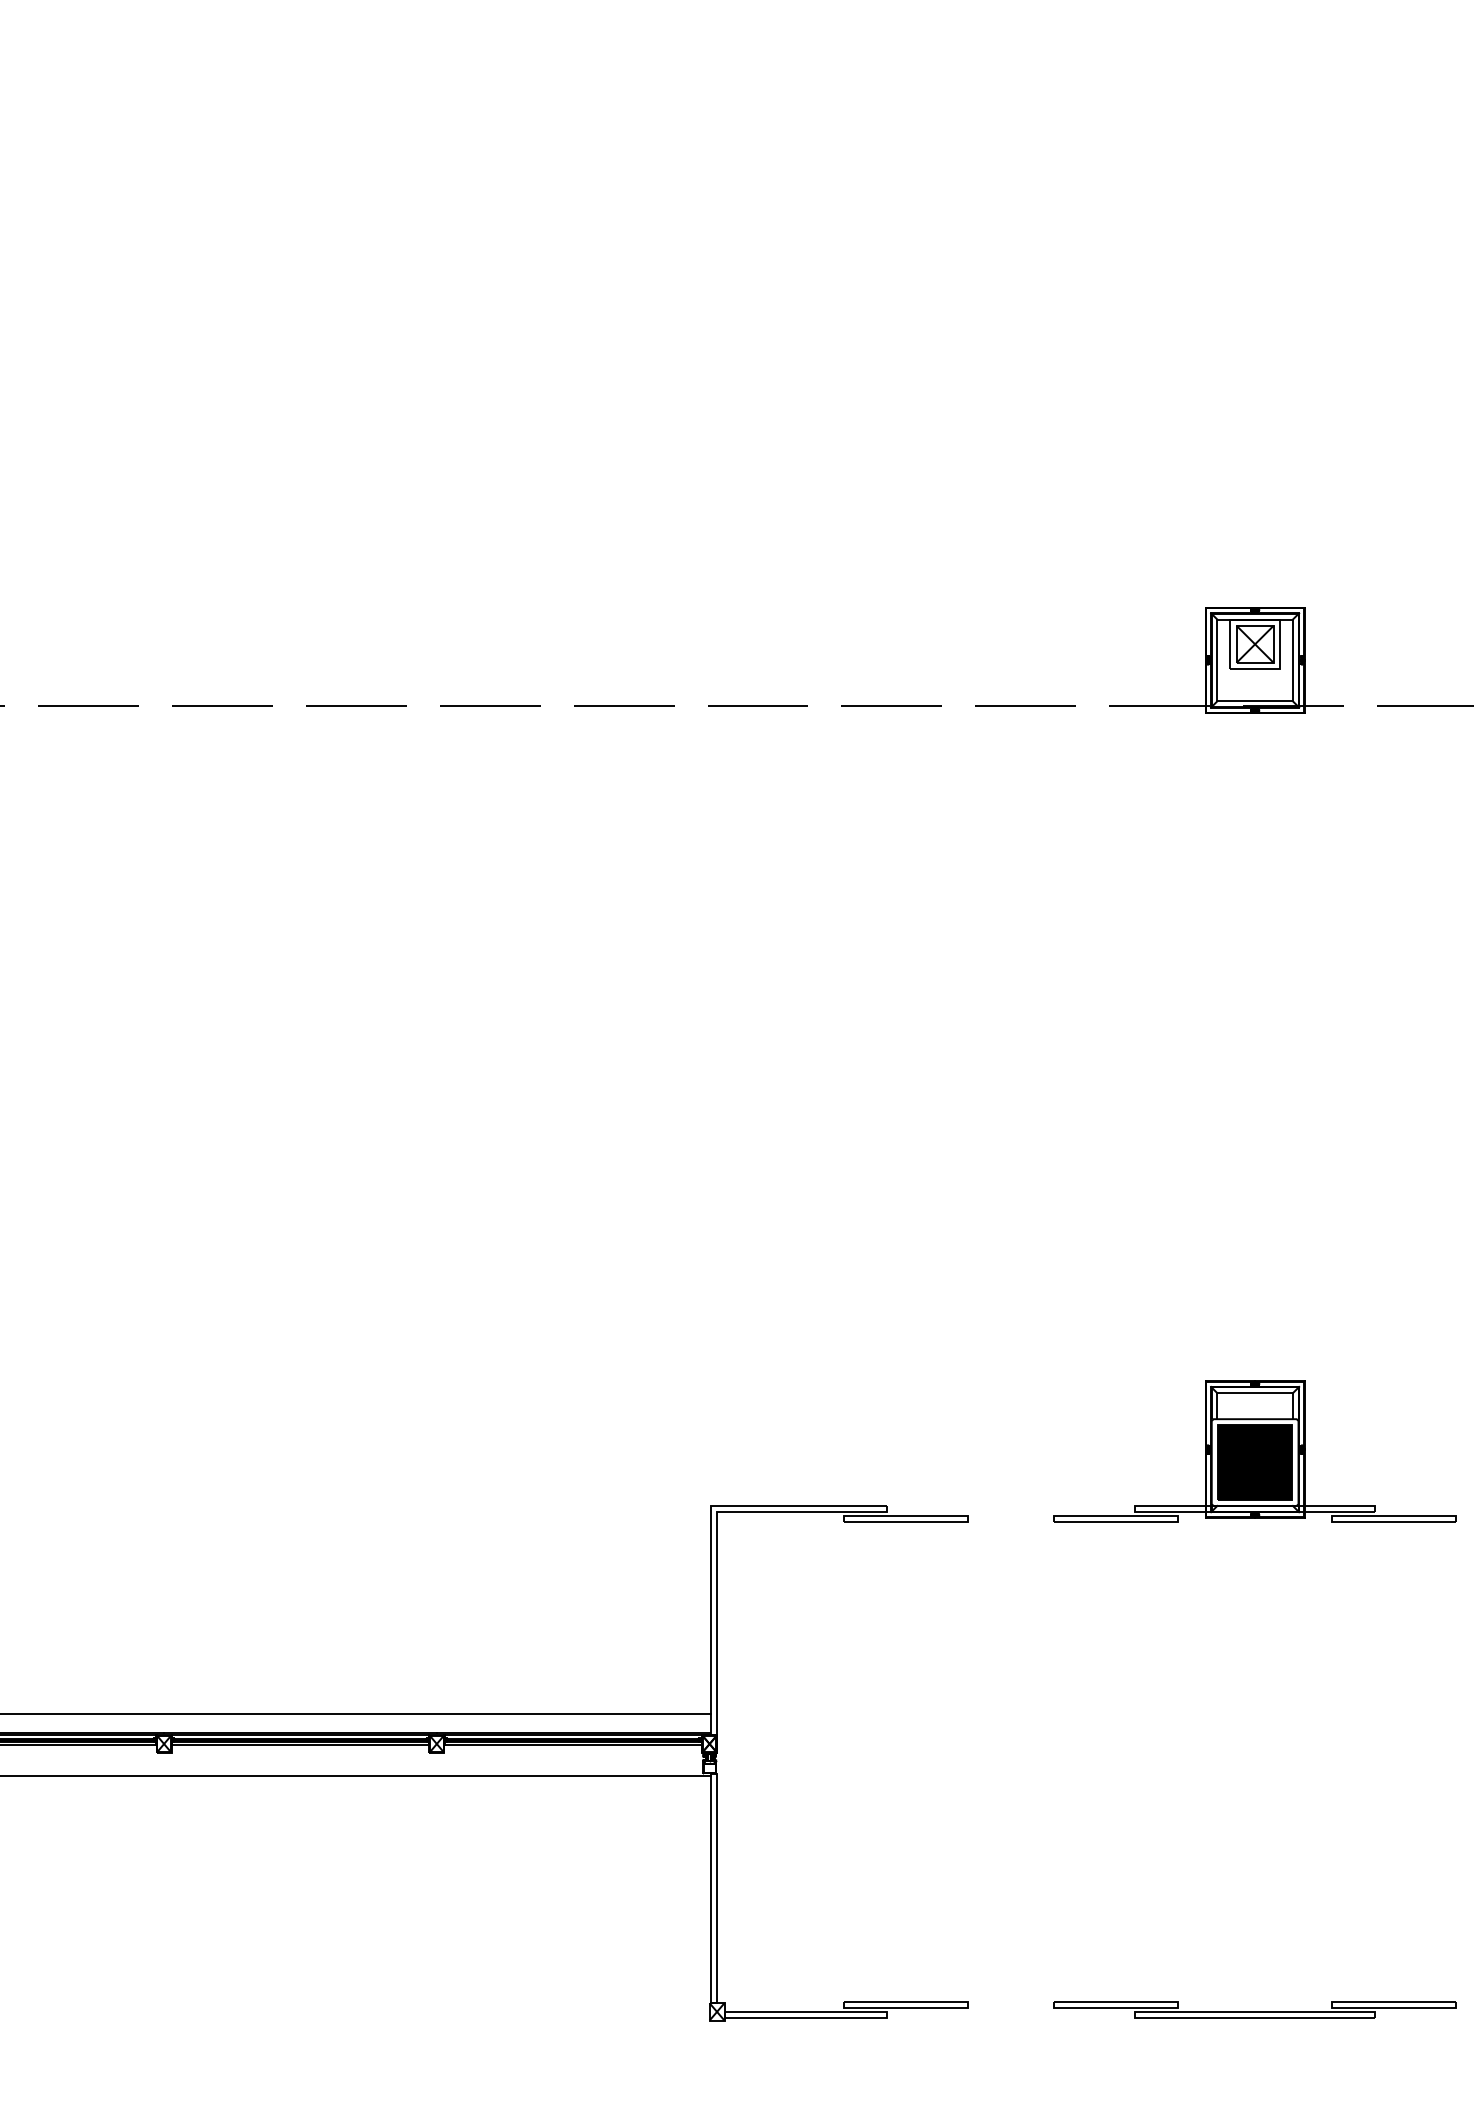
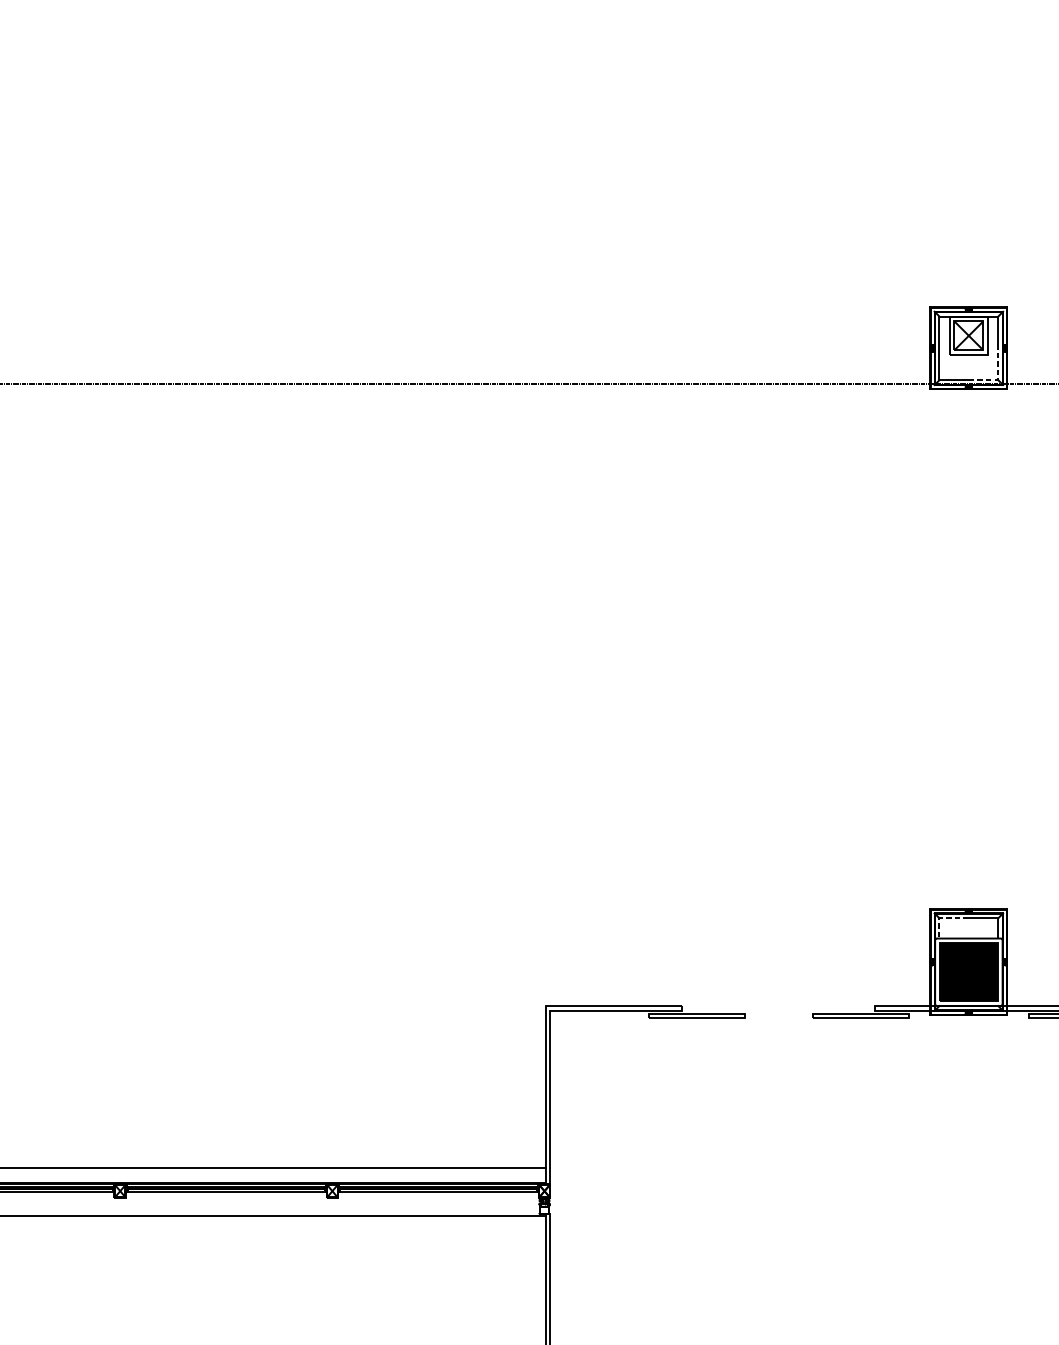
line: (1292, 700) -> (997, 379), solid -> dashed
line: (1222, 1393) -> (943, 918), solid -> dashed

